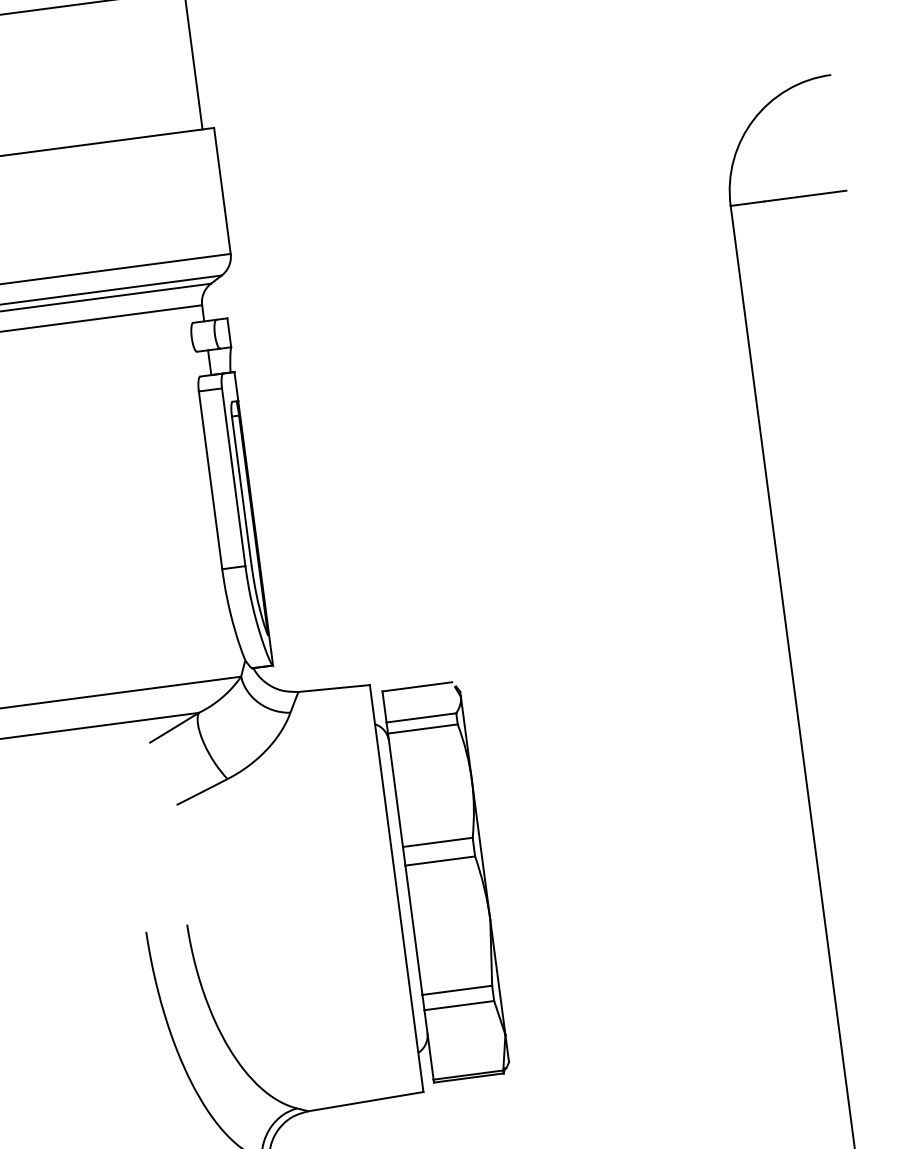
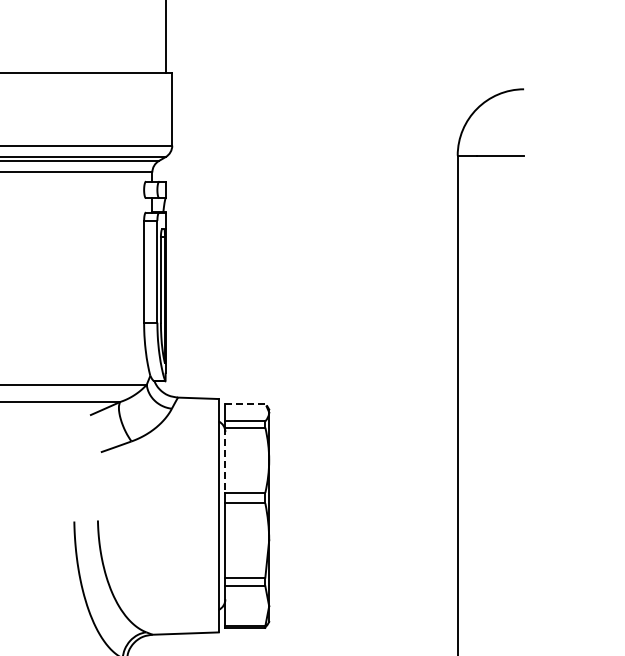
line: (417, 686) -> (245, 403), solid -> dashed
line: (395, 790) -> (225, 460), solid -> dashed

